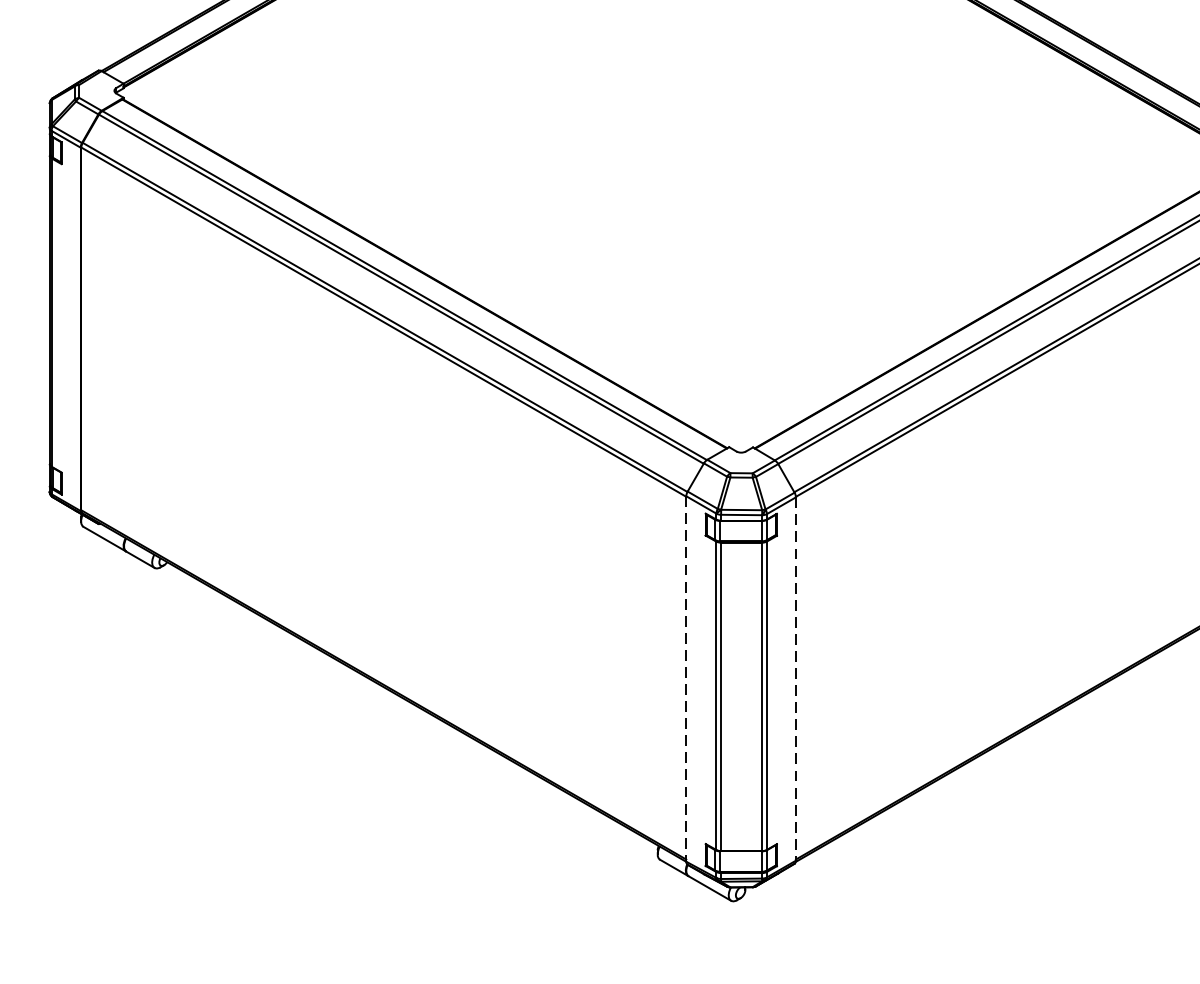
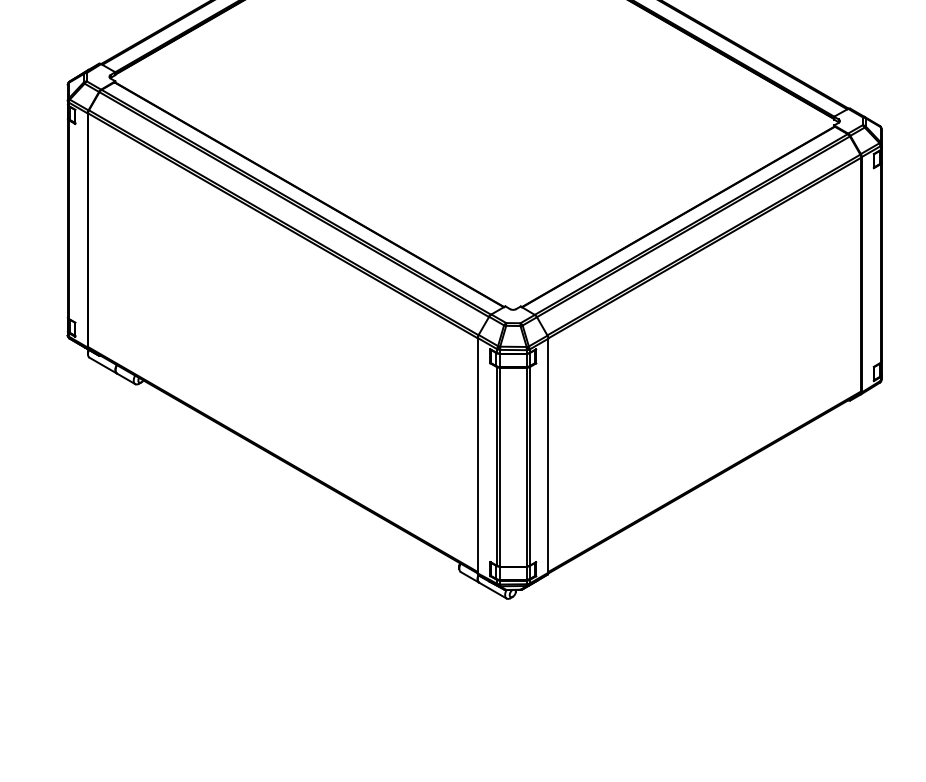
line: (685, 678) -> (477, 455), dashed -> solid
line: (796, 680) -> (548, 456), dashed -> solid

